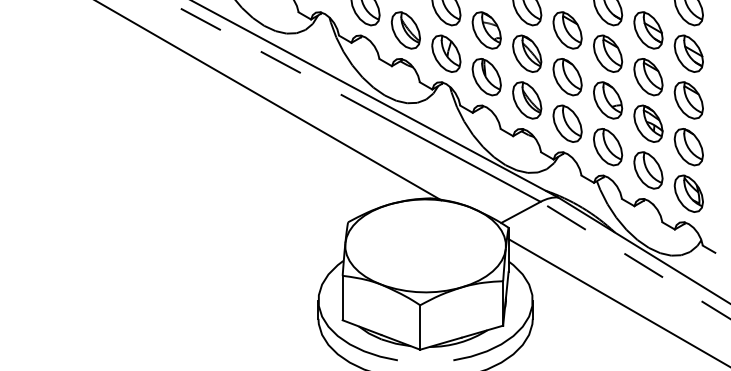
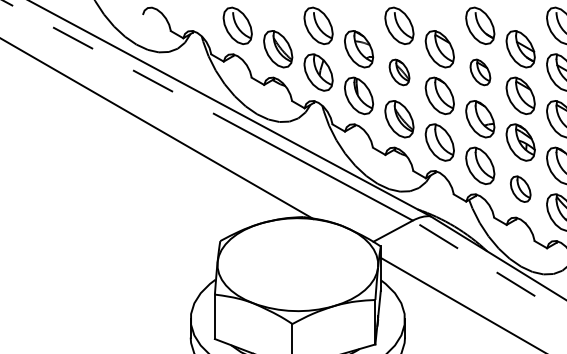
part: (527, 53) -> (399, 72), size x0.7
part: (608, 53) -> (480, 72), size x0.7
part: (648, 170) -> (520, 189), size x0.7

